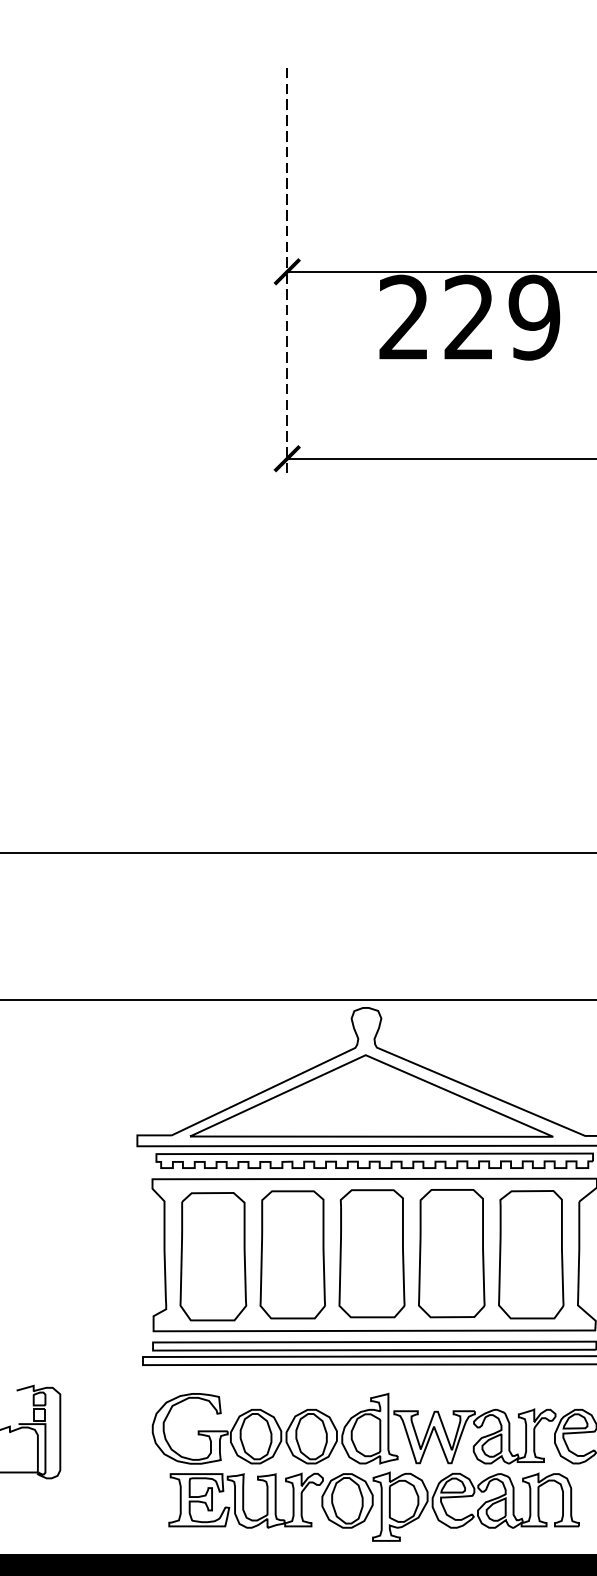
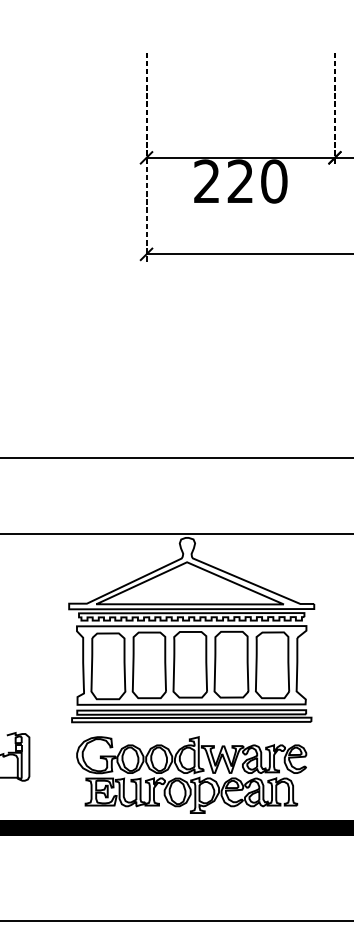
text: (535, 317) -> (274, 181), 229 -> 220

